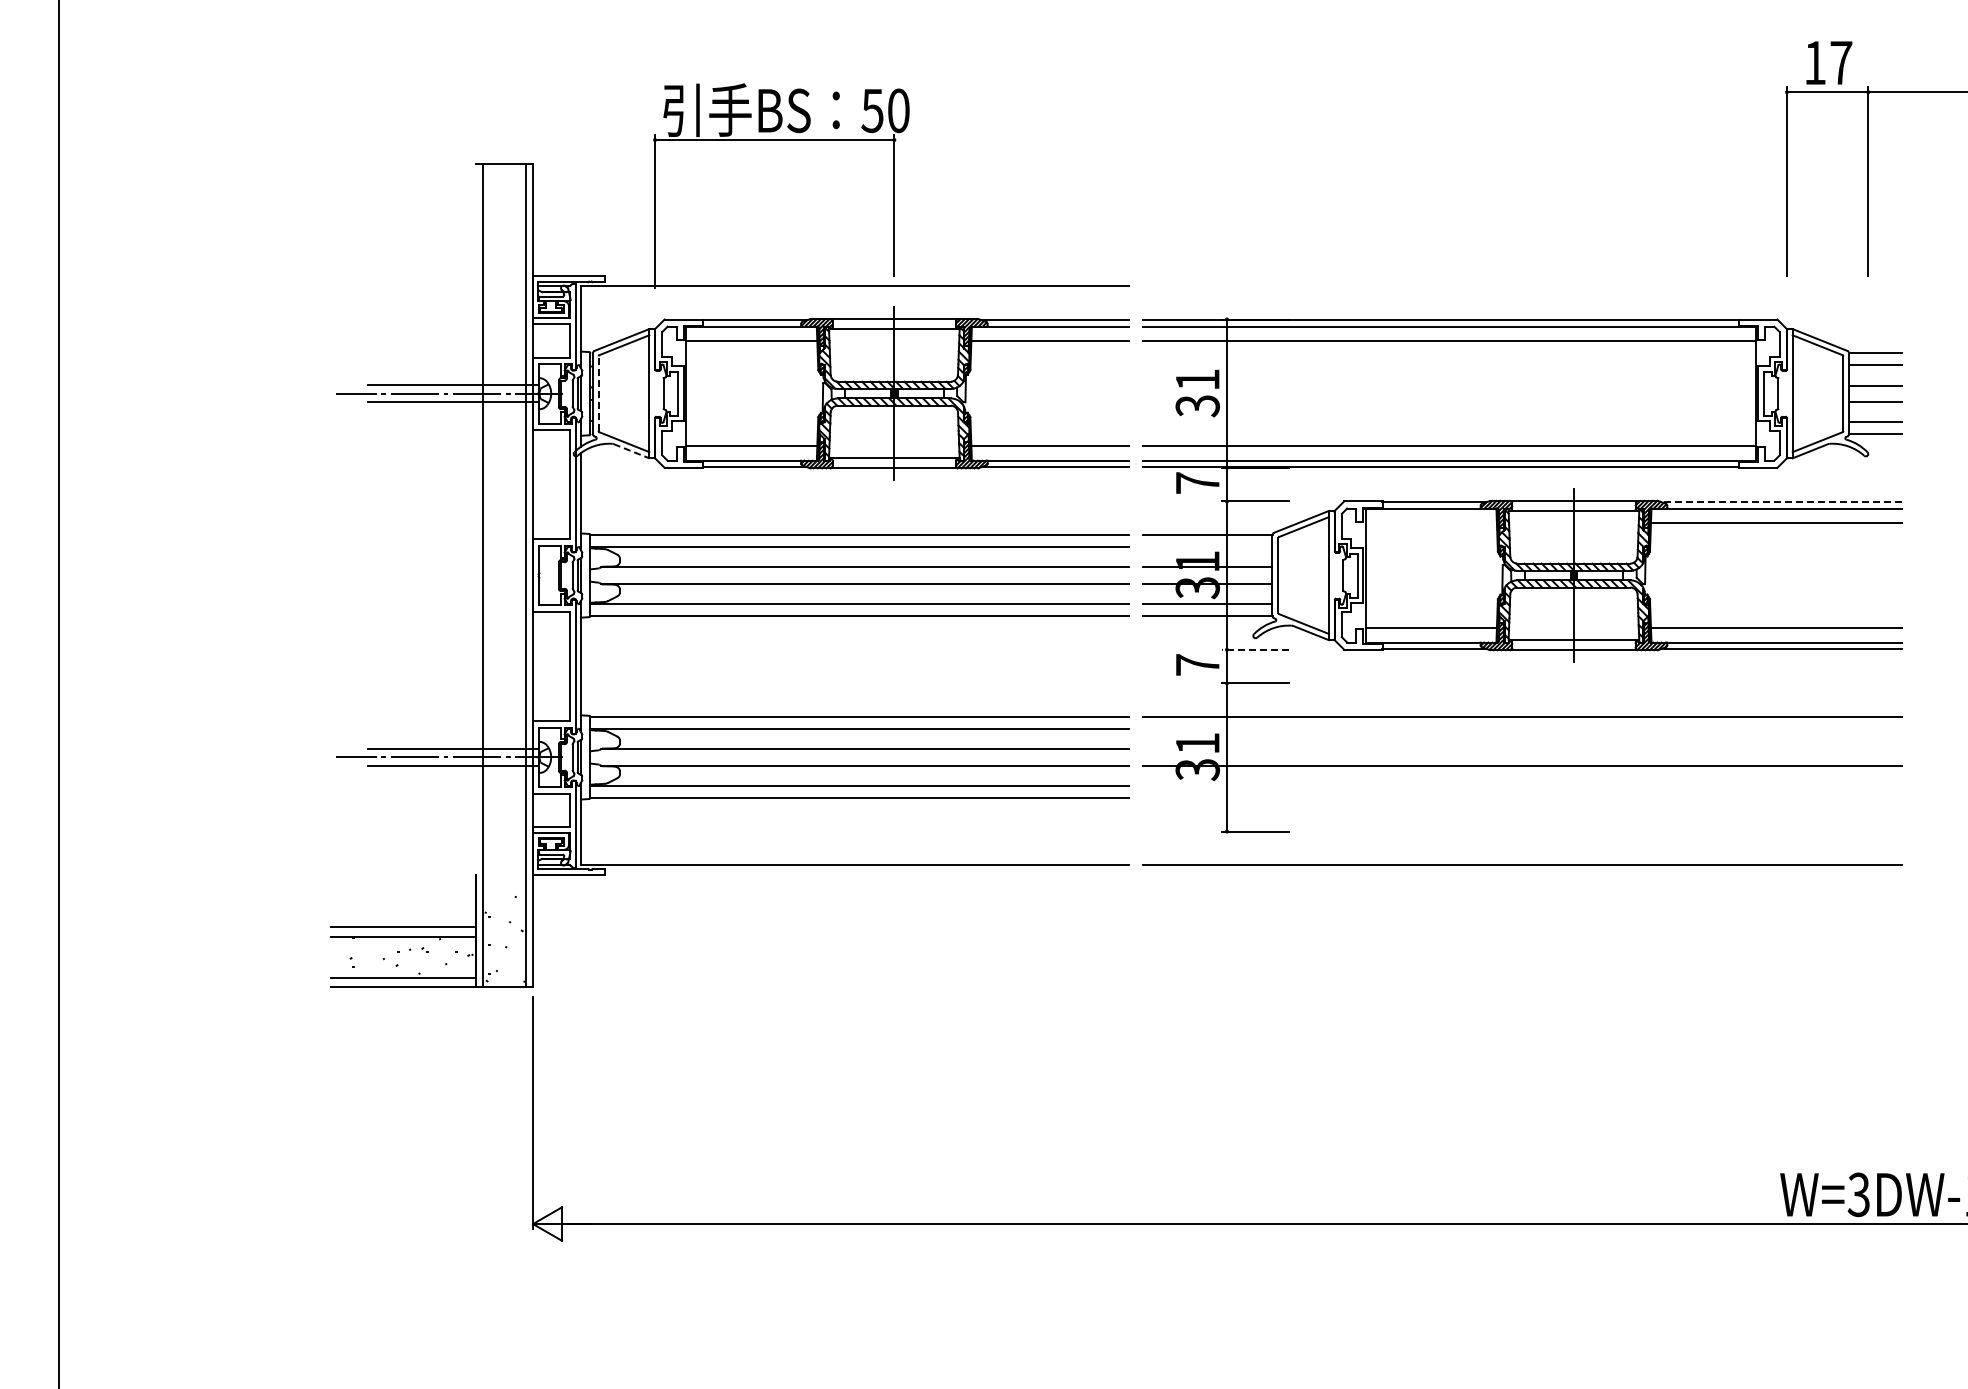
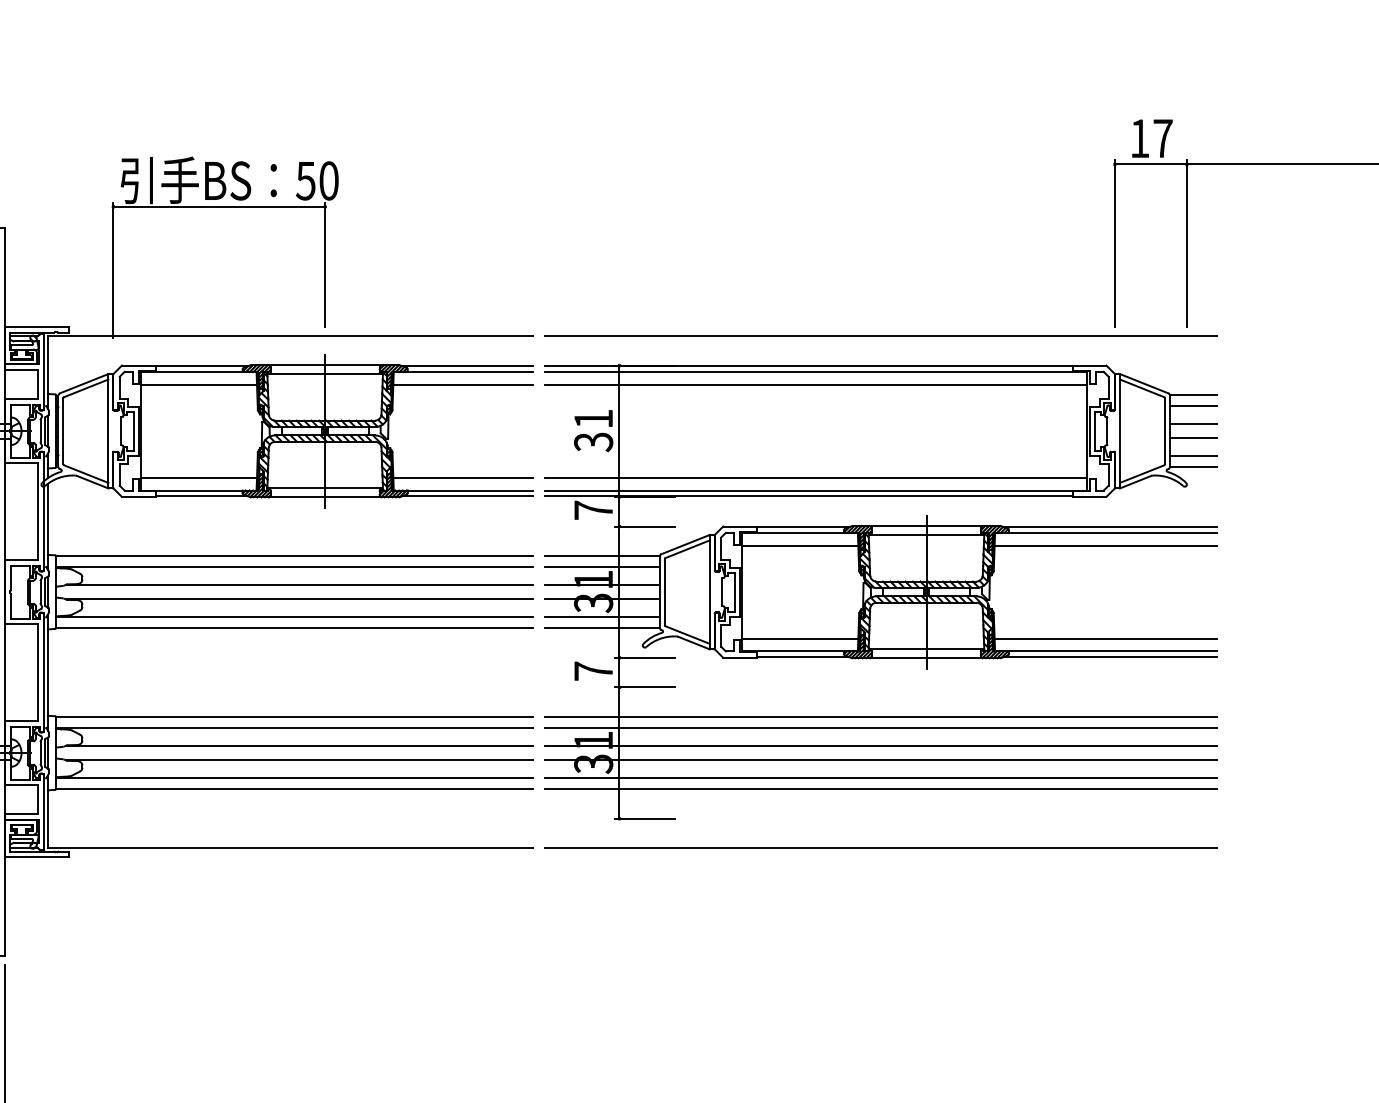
line: (1522, 286) -> (880, 336), added
line: (598, 393) -> (63, 431), dashed -> solid
line: (632, 451) -> (93, 482), dashed -> solid
line: (1781, 502) -> (1110, 527), dashed -> solid
line: (1430, 522) -> (799, 545), added
line: (1207, 547) -> (602, 567), added
line: (1255, 649) -> (644, 657), dashed -> solid
line: (1522, 729) -> (880, 728), added
line: (1522, 749) -> (880, 746), added
line: (1522, 785) -> (880, 777), added
line: (1522, 798) -> (880, 789), added

